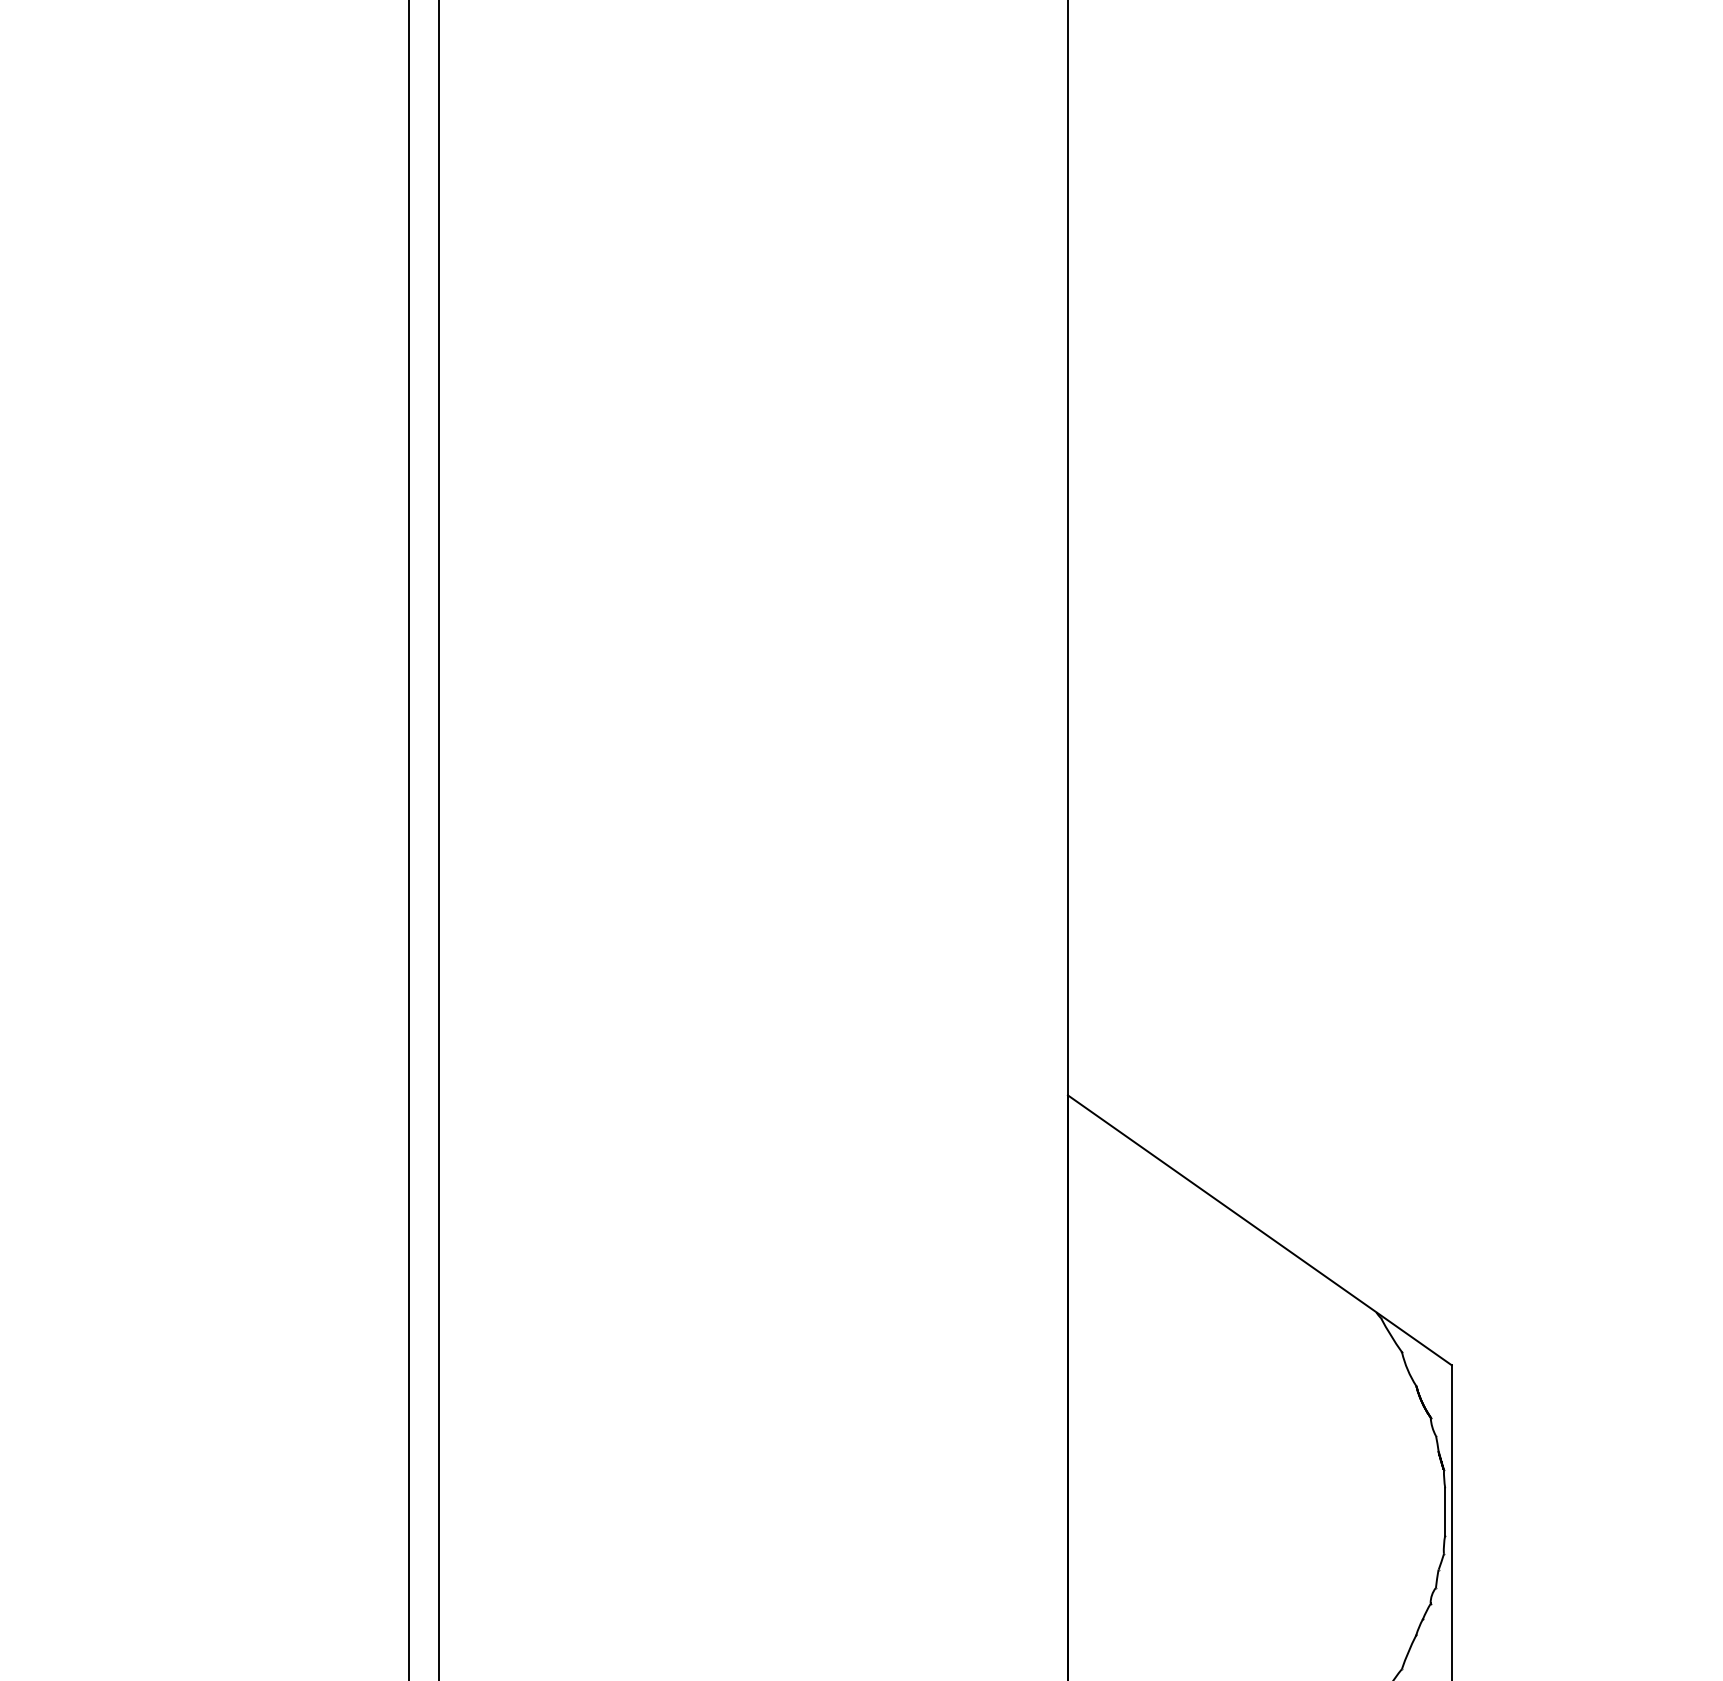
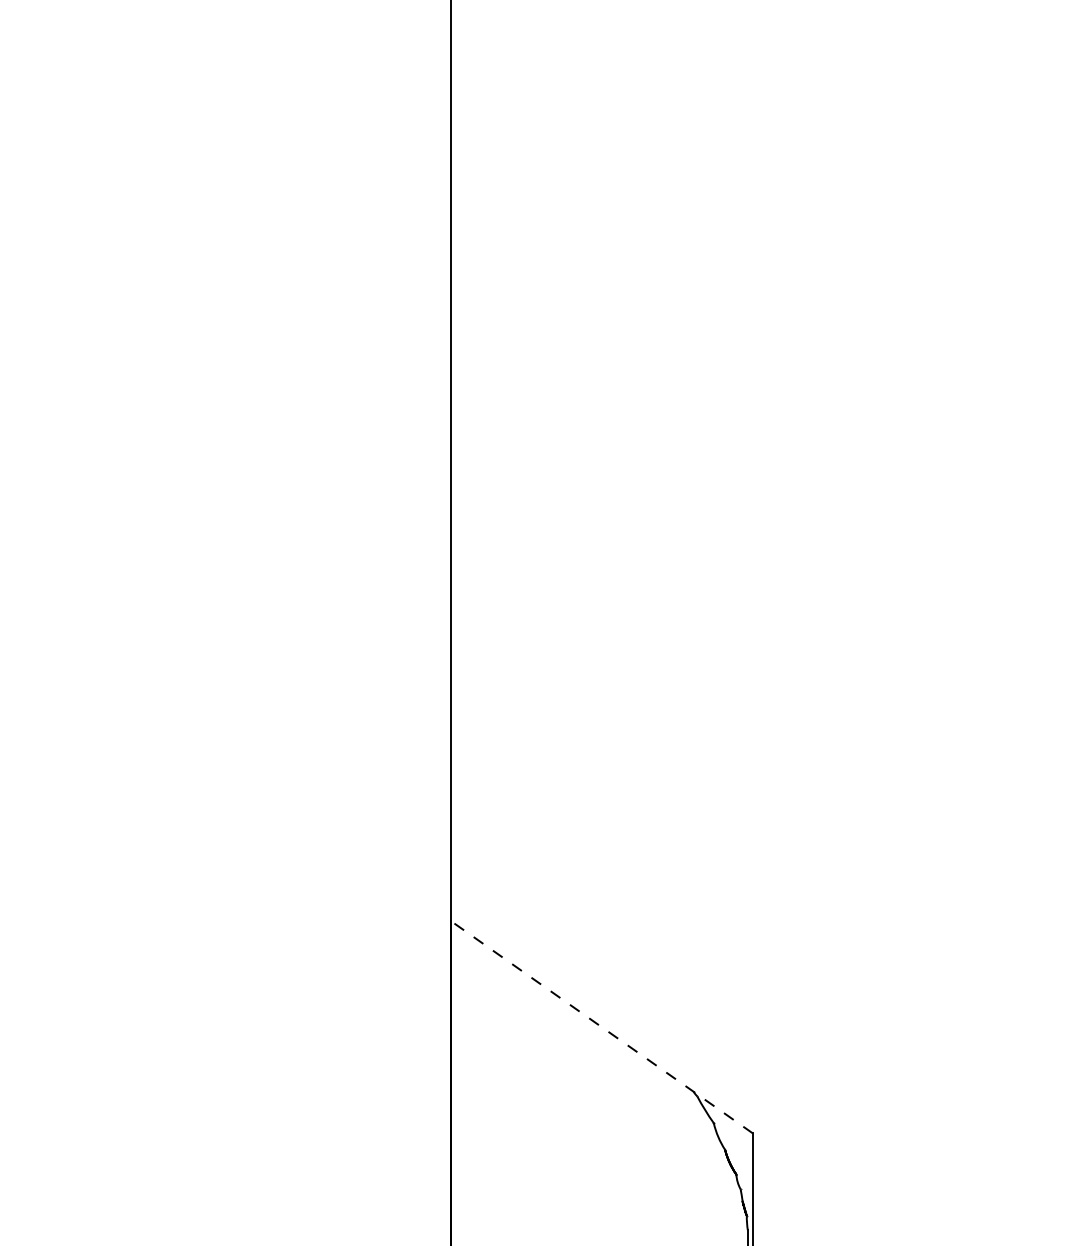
line: (1259, 1230) -> (601, 1027), solid -> dashed

